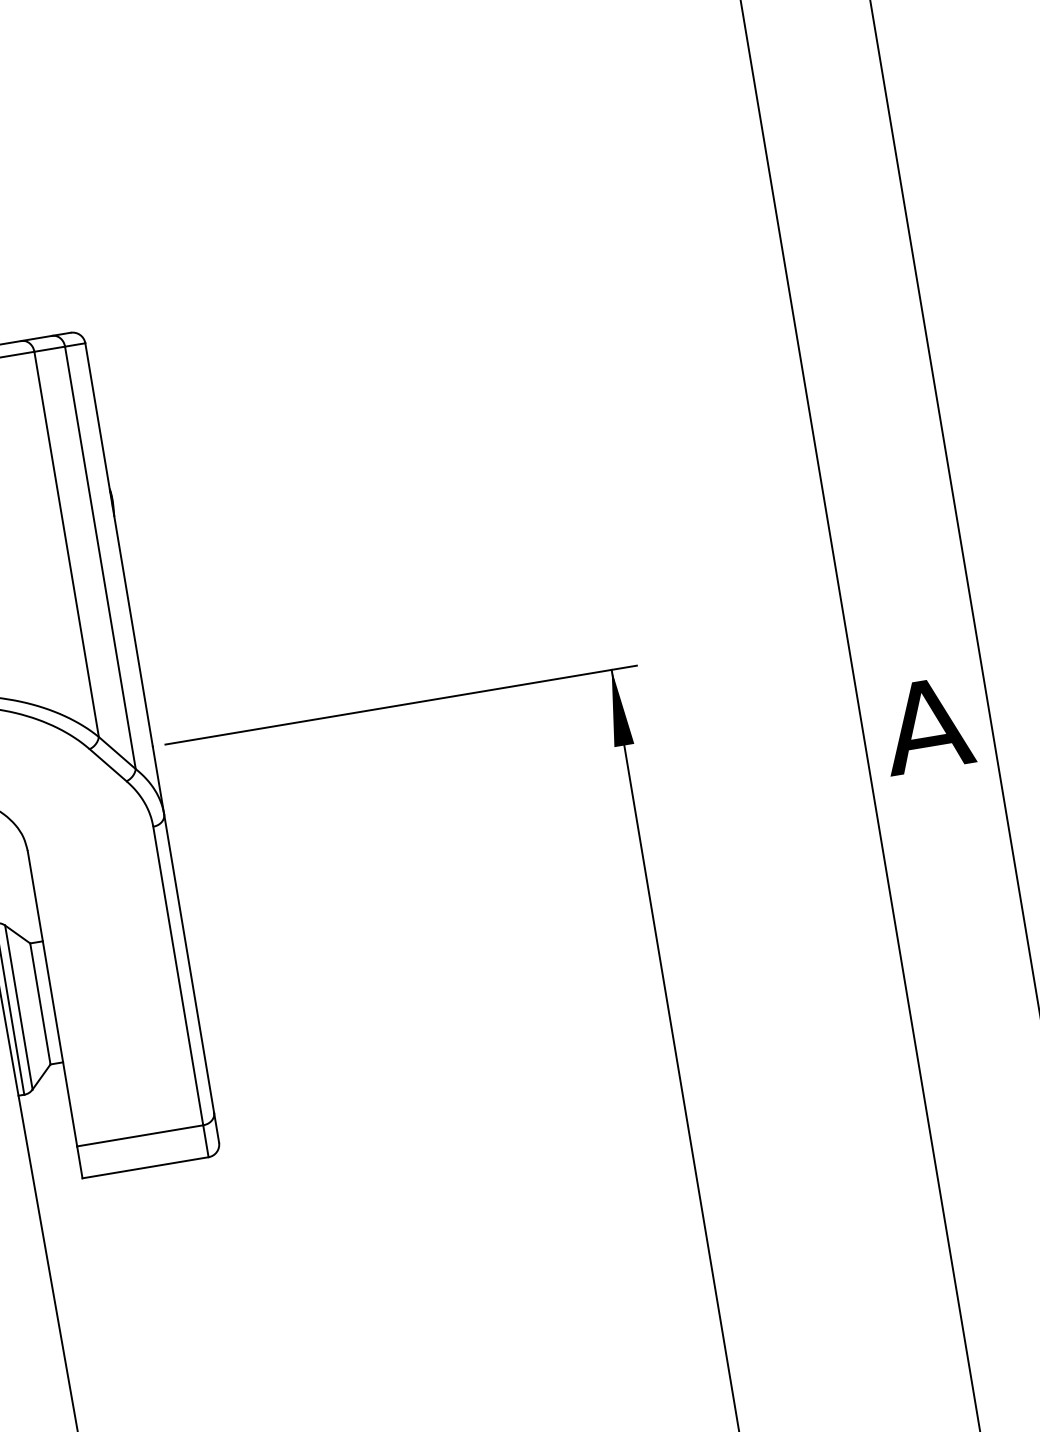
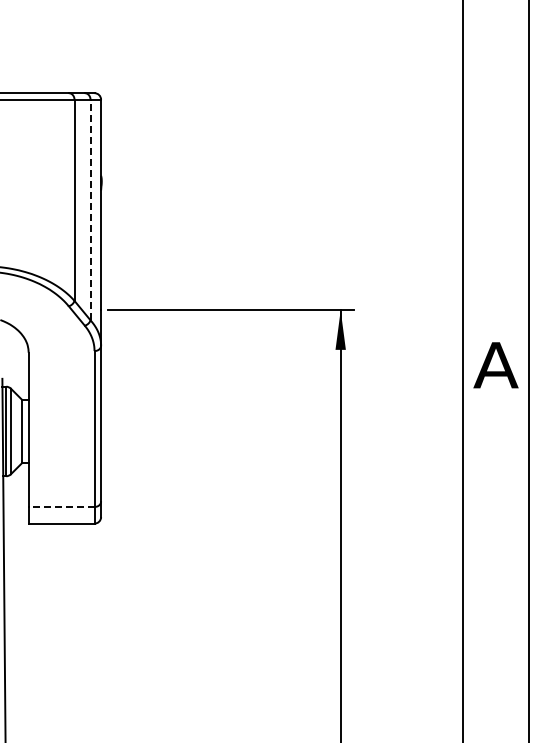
line: (100, 556) -> (90, 209), solid -> dashed
line: (139, 1134) -> (61, 506), solid -> dashed

